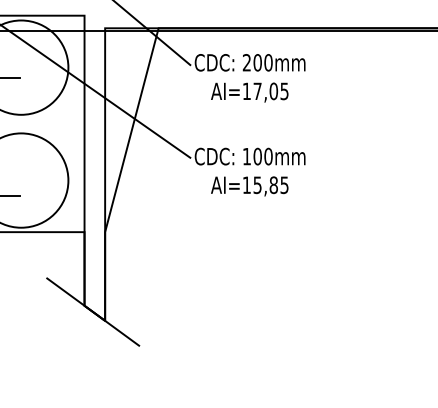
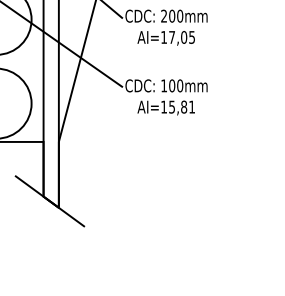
text: (284, 185) -> (192, 107), AI=15,85 -> AI=15,81

